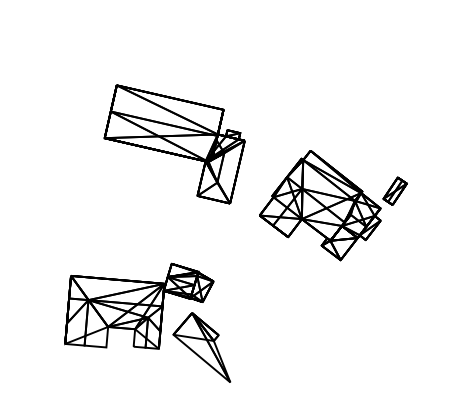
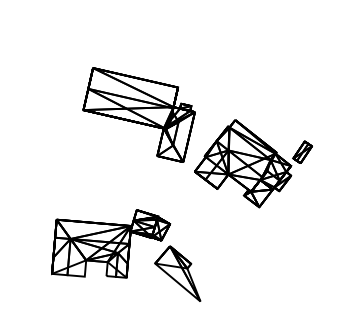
part: (333, 205) -> (253, 163), moved
part: (201, 347) -> (177, 273), moved

